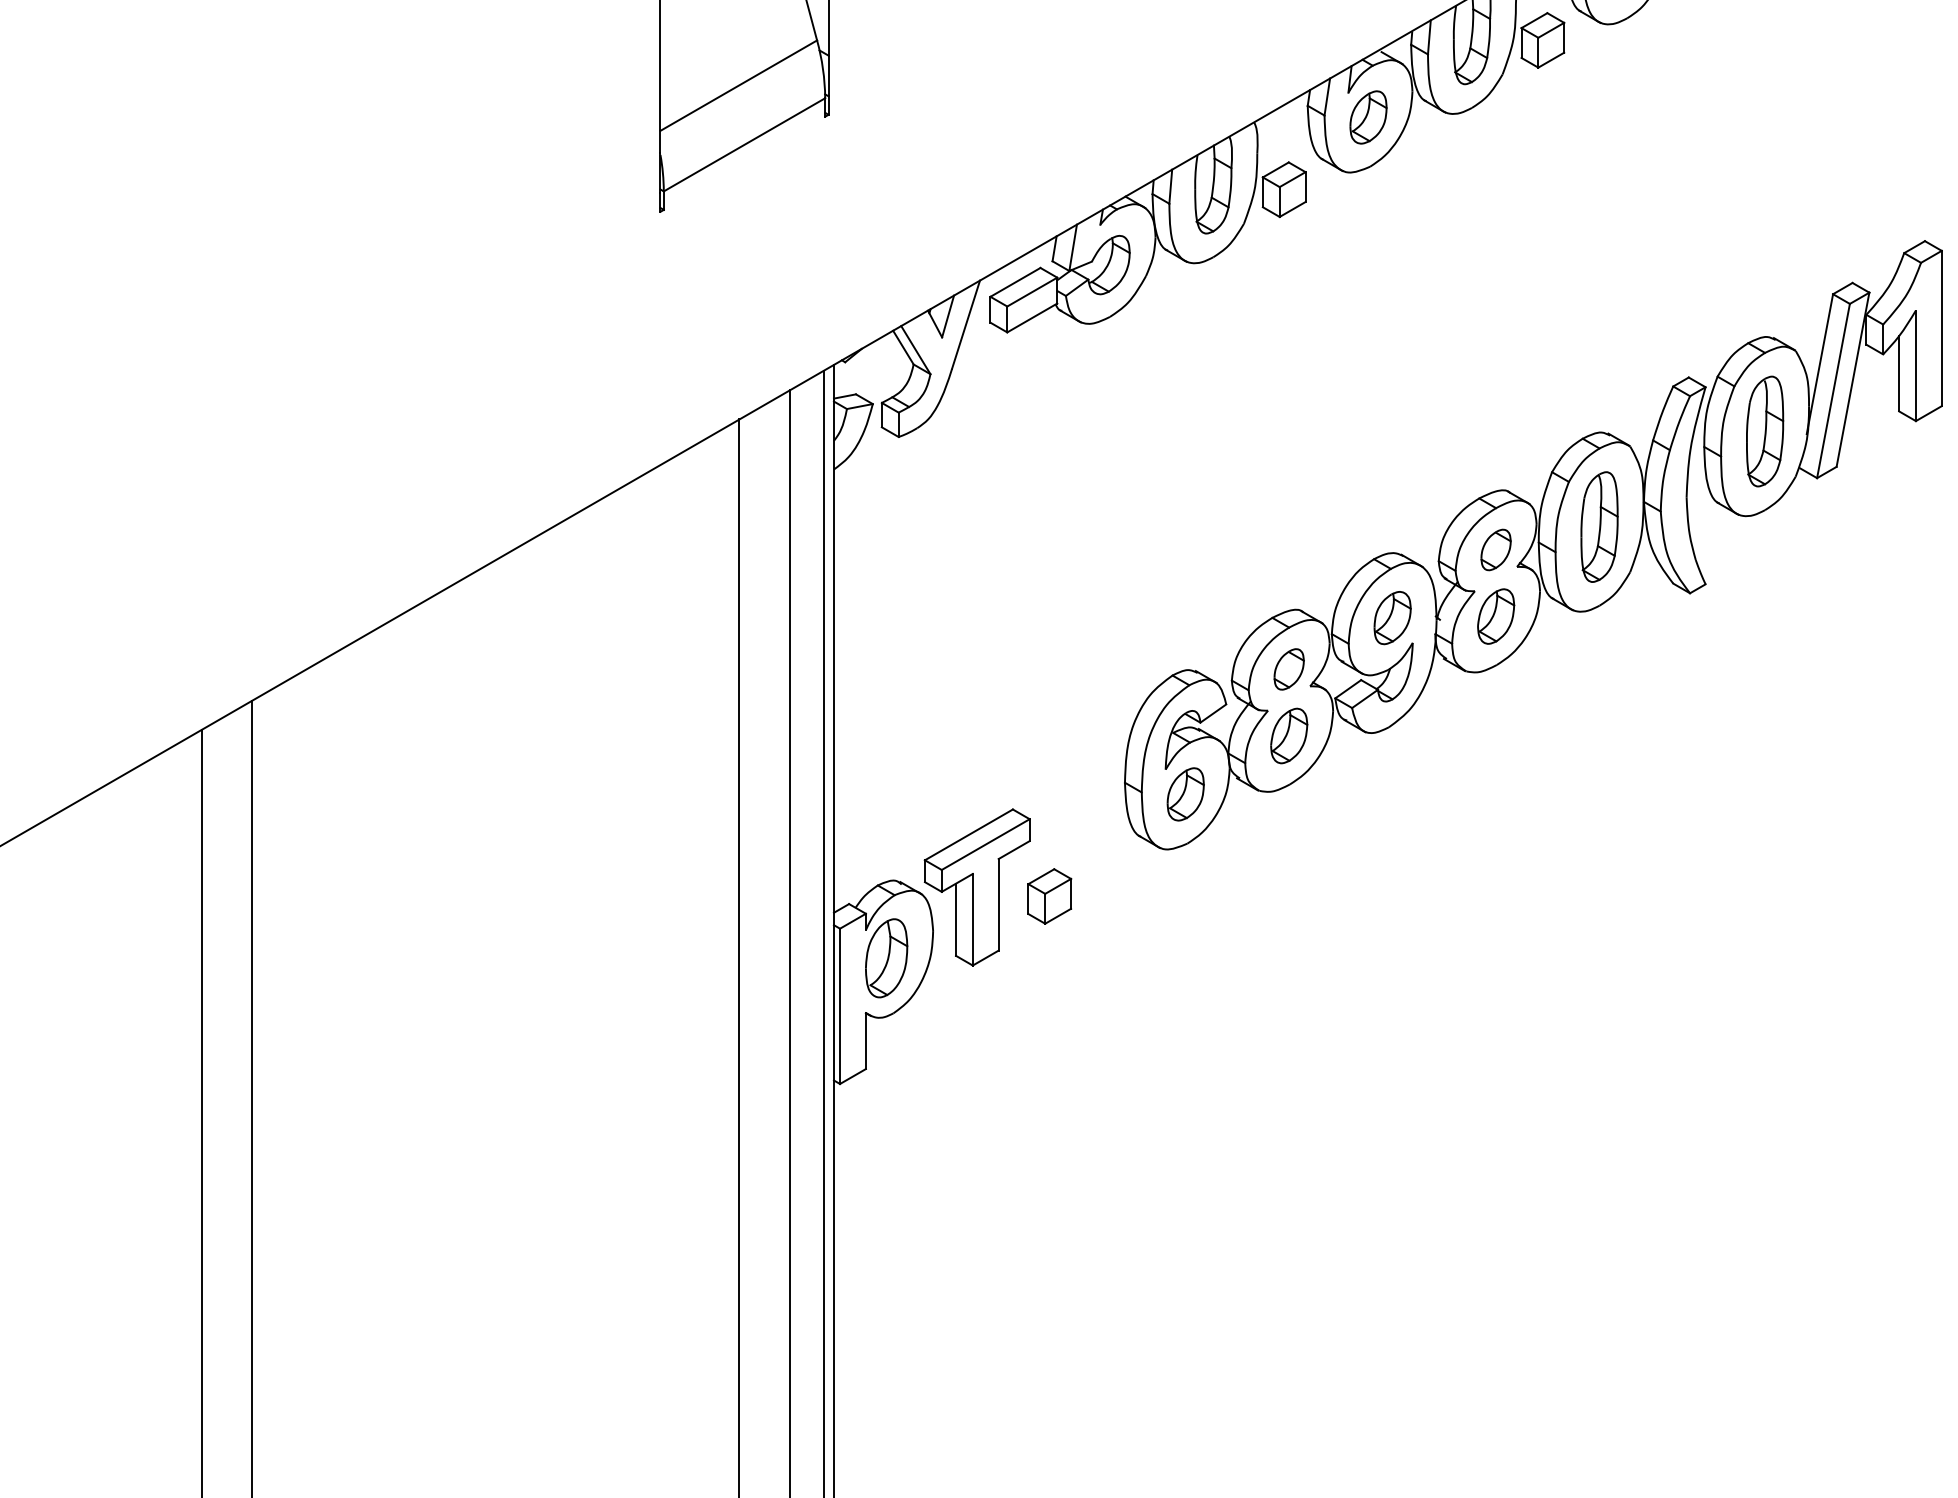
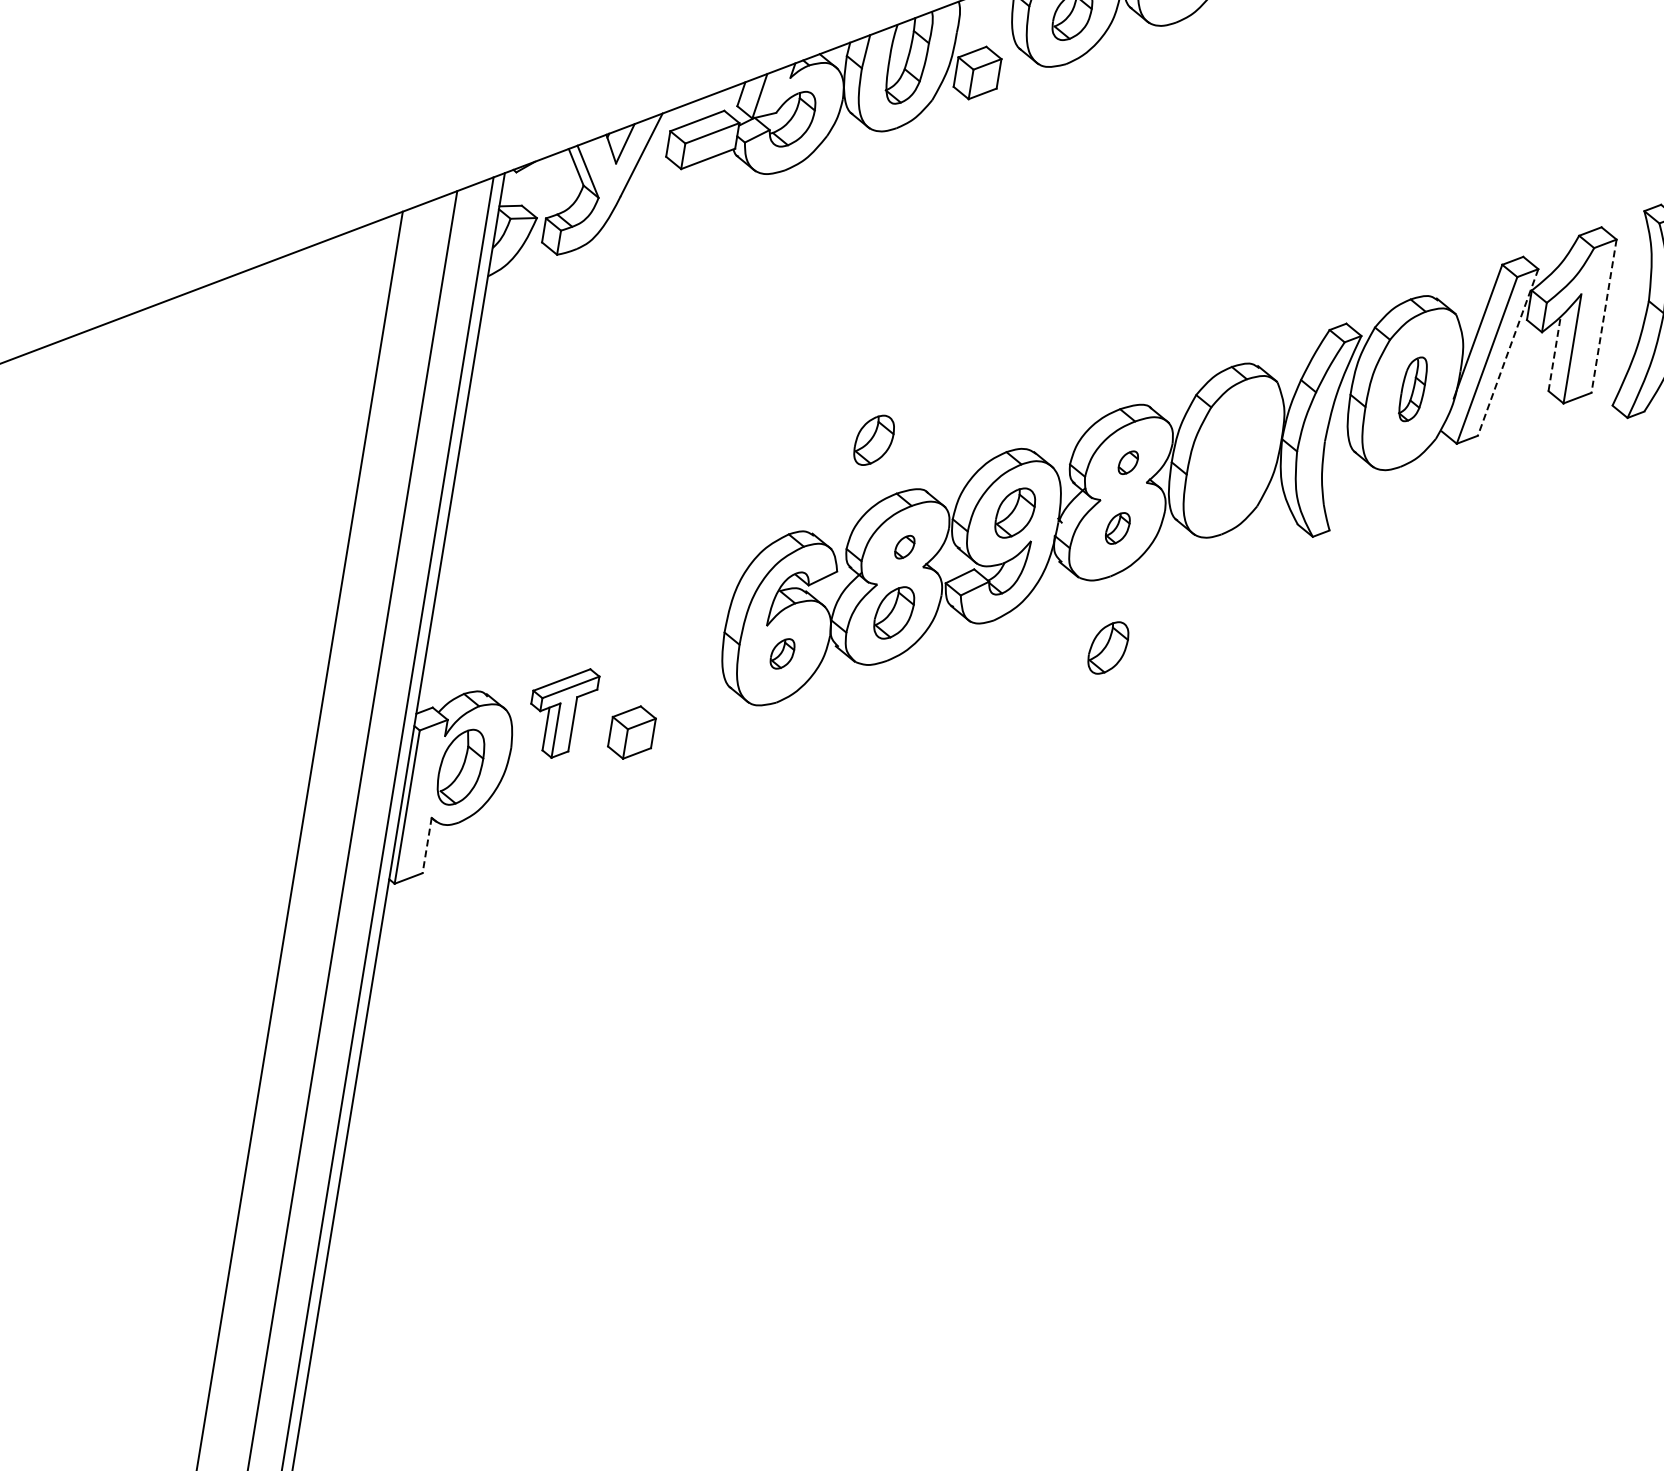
line: (1941, 328) -> (1603, 316), solid -> dashed
line: (1899, 373) -> (1555, 353), solid -> dashed
line: (1852, 379) -> (1507, 352), solid -> dashed
part: (1765, 431) -> (1413, 389), size x0.6
part: (1599, 526) -> (1234, 456), removed
part: (1495, 549) -> (1127, 462), size x0.6
part: (1241, 569) -> (874, 440), added
part: (1496, 616) -> (1118, 528), size x0.6
part: (1288, 669) -> (904, 547), size x0.6
part: (1506, 735) -> (1108, 647), added
part: (1185, 794) -> (782, 653), size x0.6
part: (976, 887) -> (561, 711), size x0.6
line: (865, 1041) -> (426, 845), solid -> dashed

